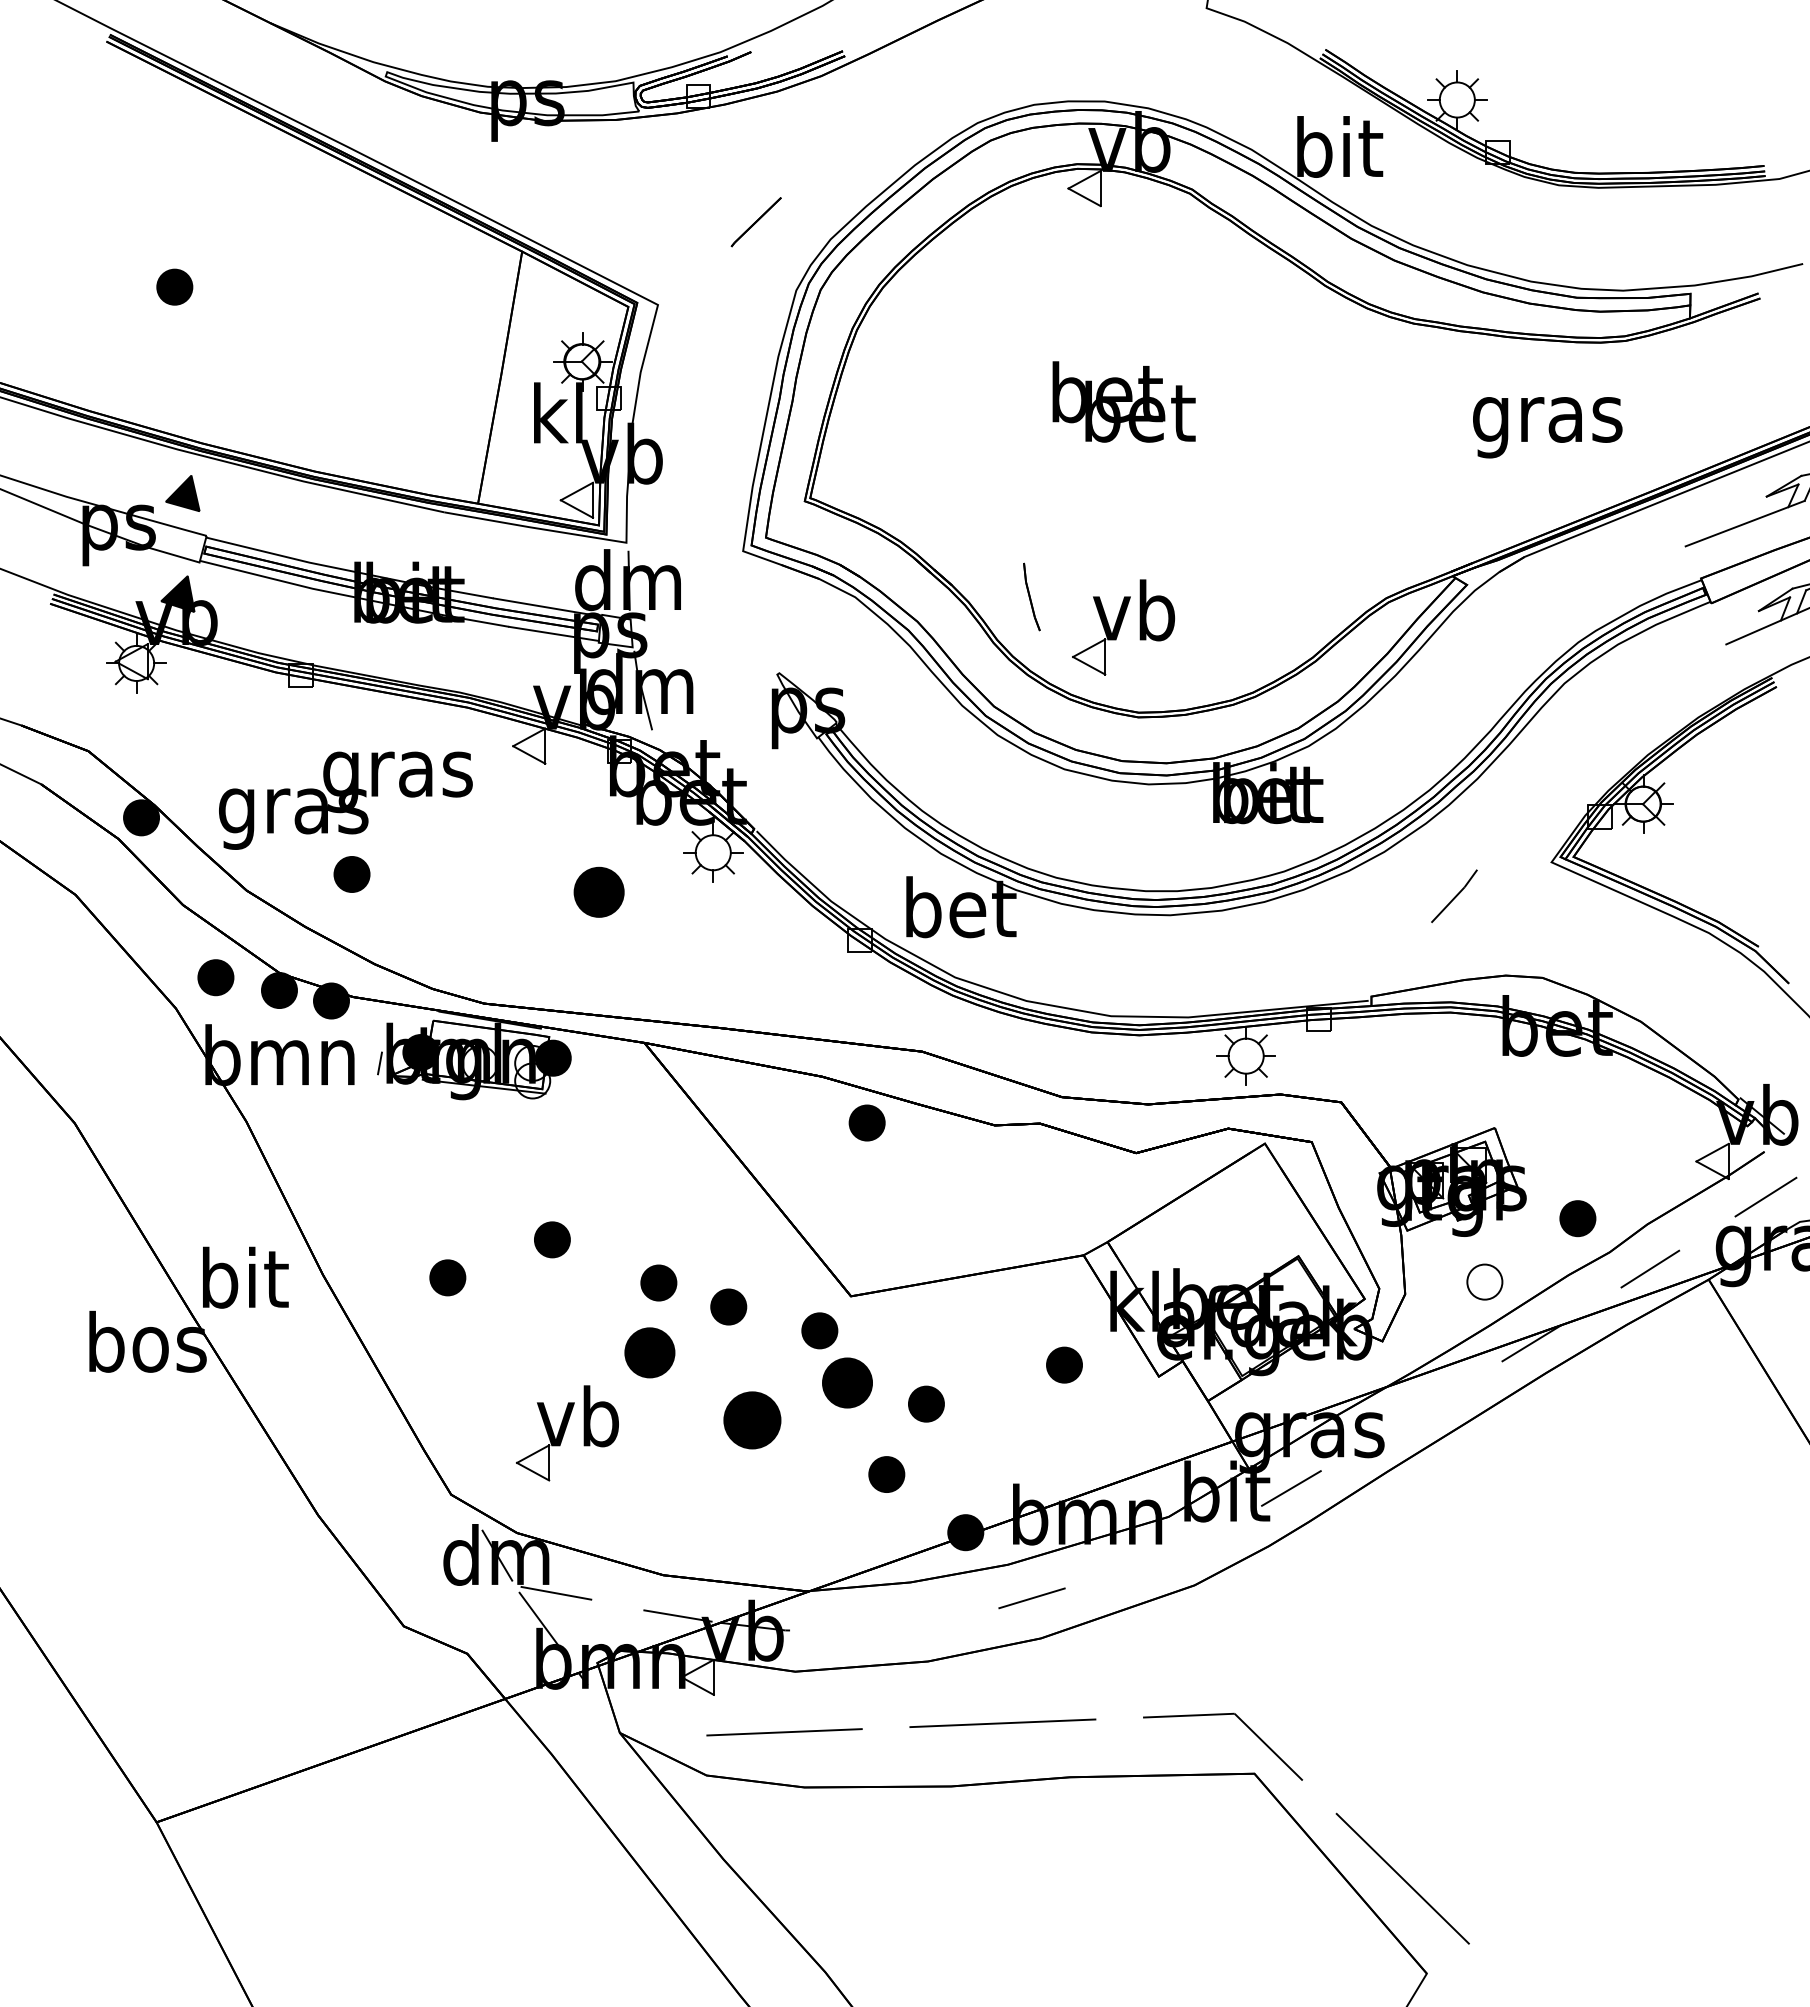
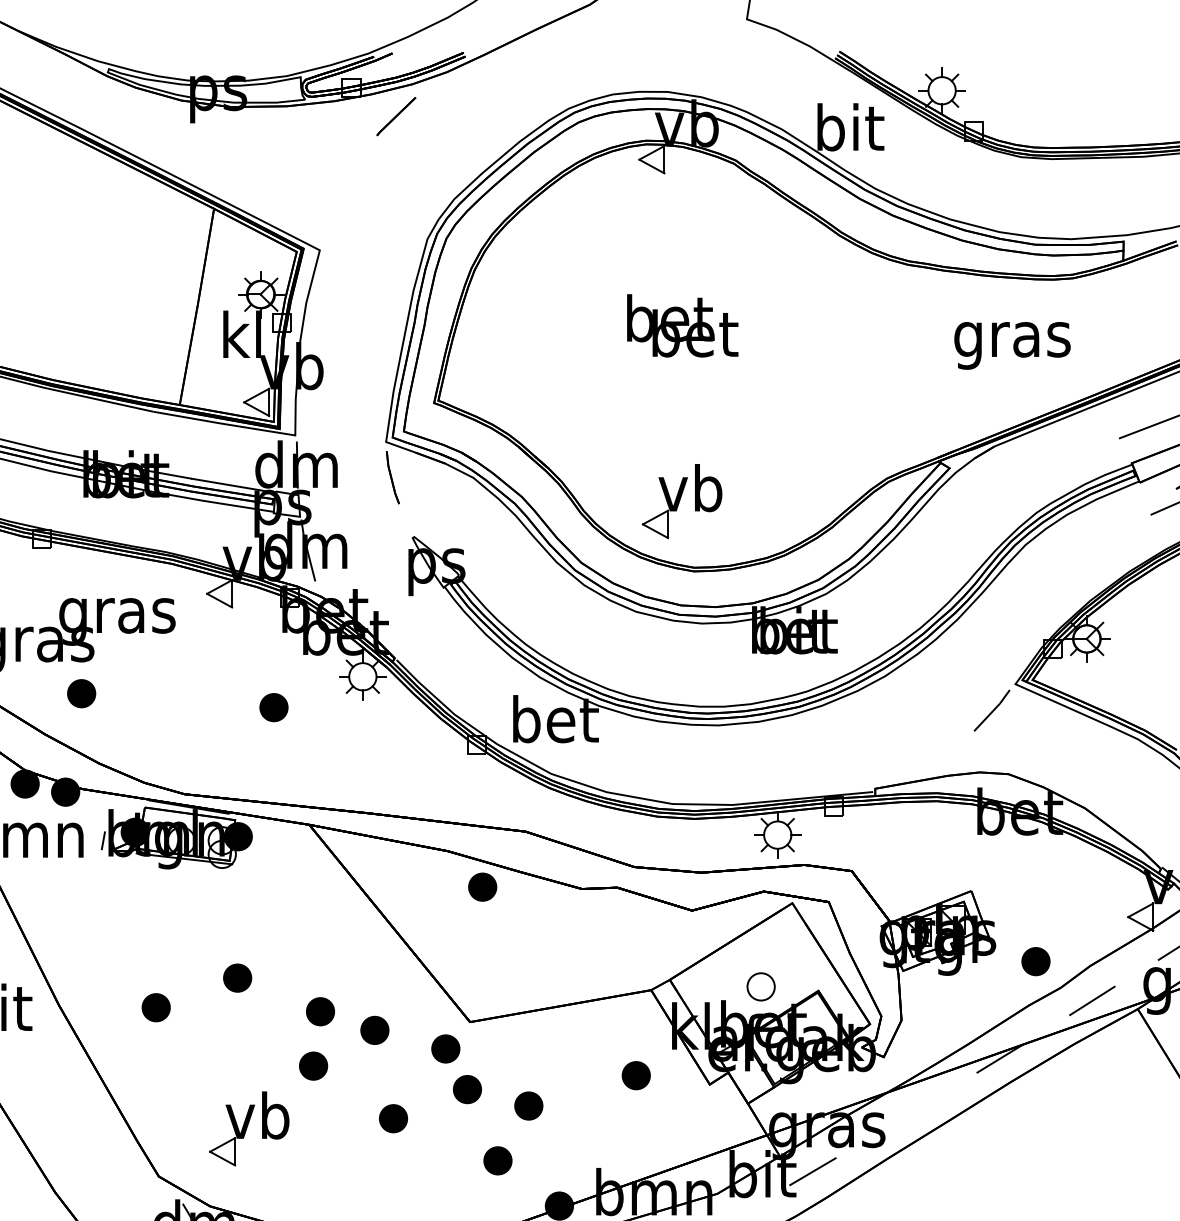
line: (755, 222) -> (395, 116), moved
part: (1031, 596) -> (392, 477), moved
part: (598, 892) -> (273, 707), size x0.71
curve: (1455, 895) -> (992, 710), moved
part: (1484, 1281) -> (760, 986), moved
part: (649, 1352) -> (313, 1065), size x0.71
part: (847, 1382) -> (467, 1089), size x0.71
part: (752, 1420) -> (393, 1118), size x0.62

